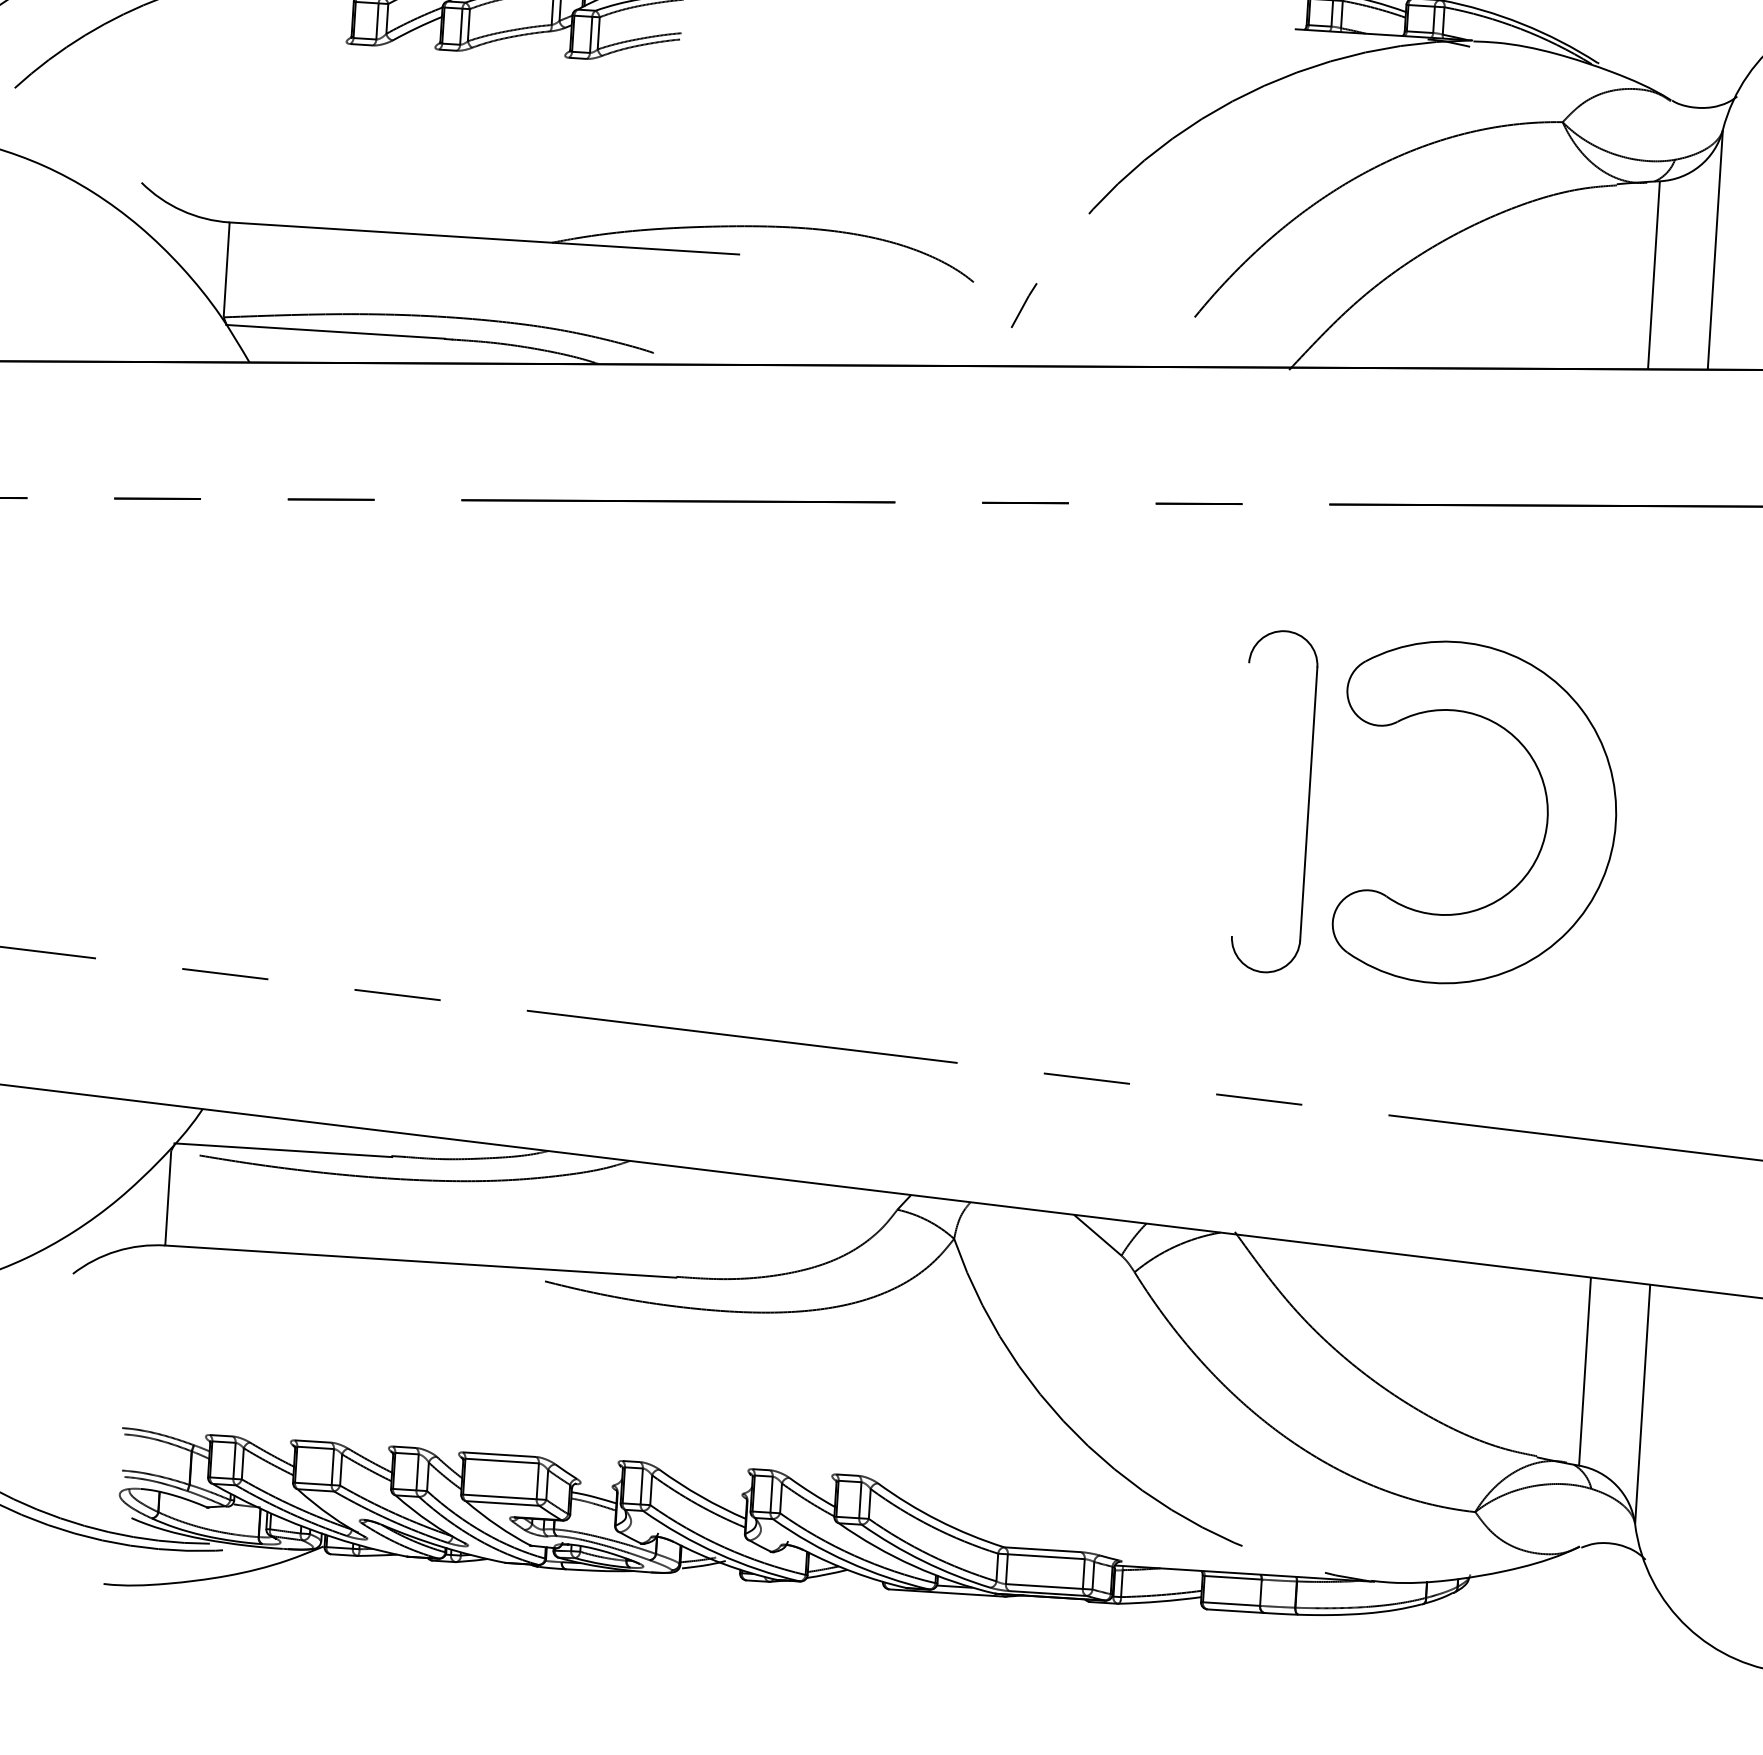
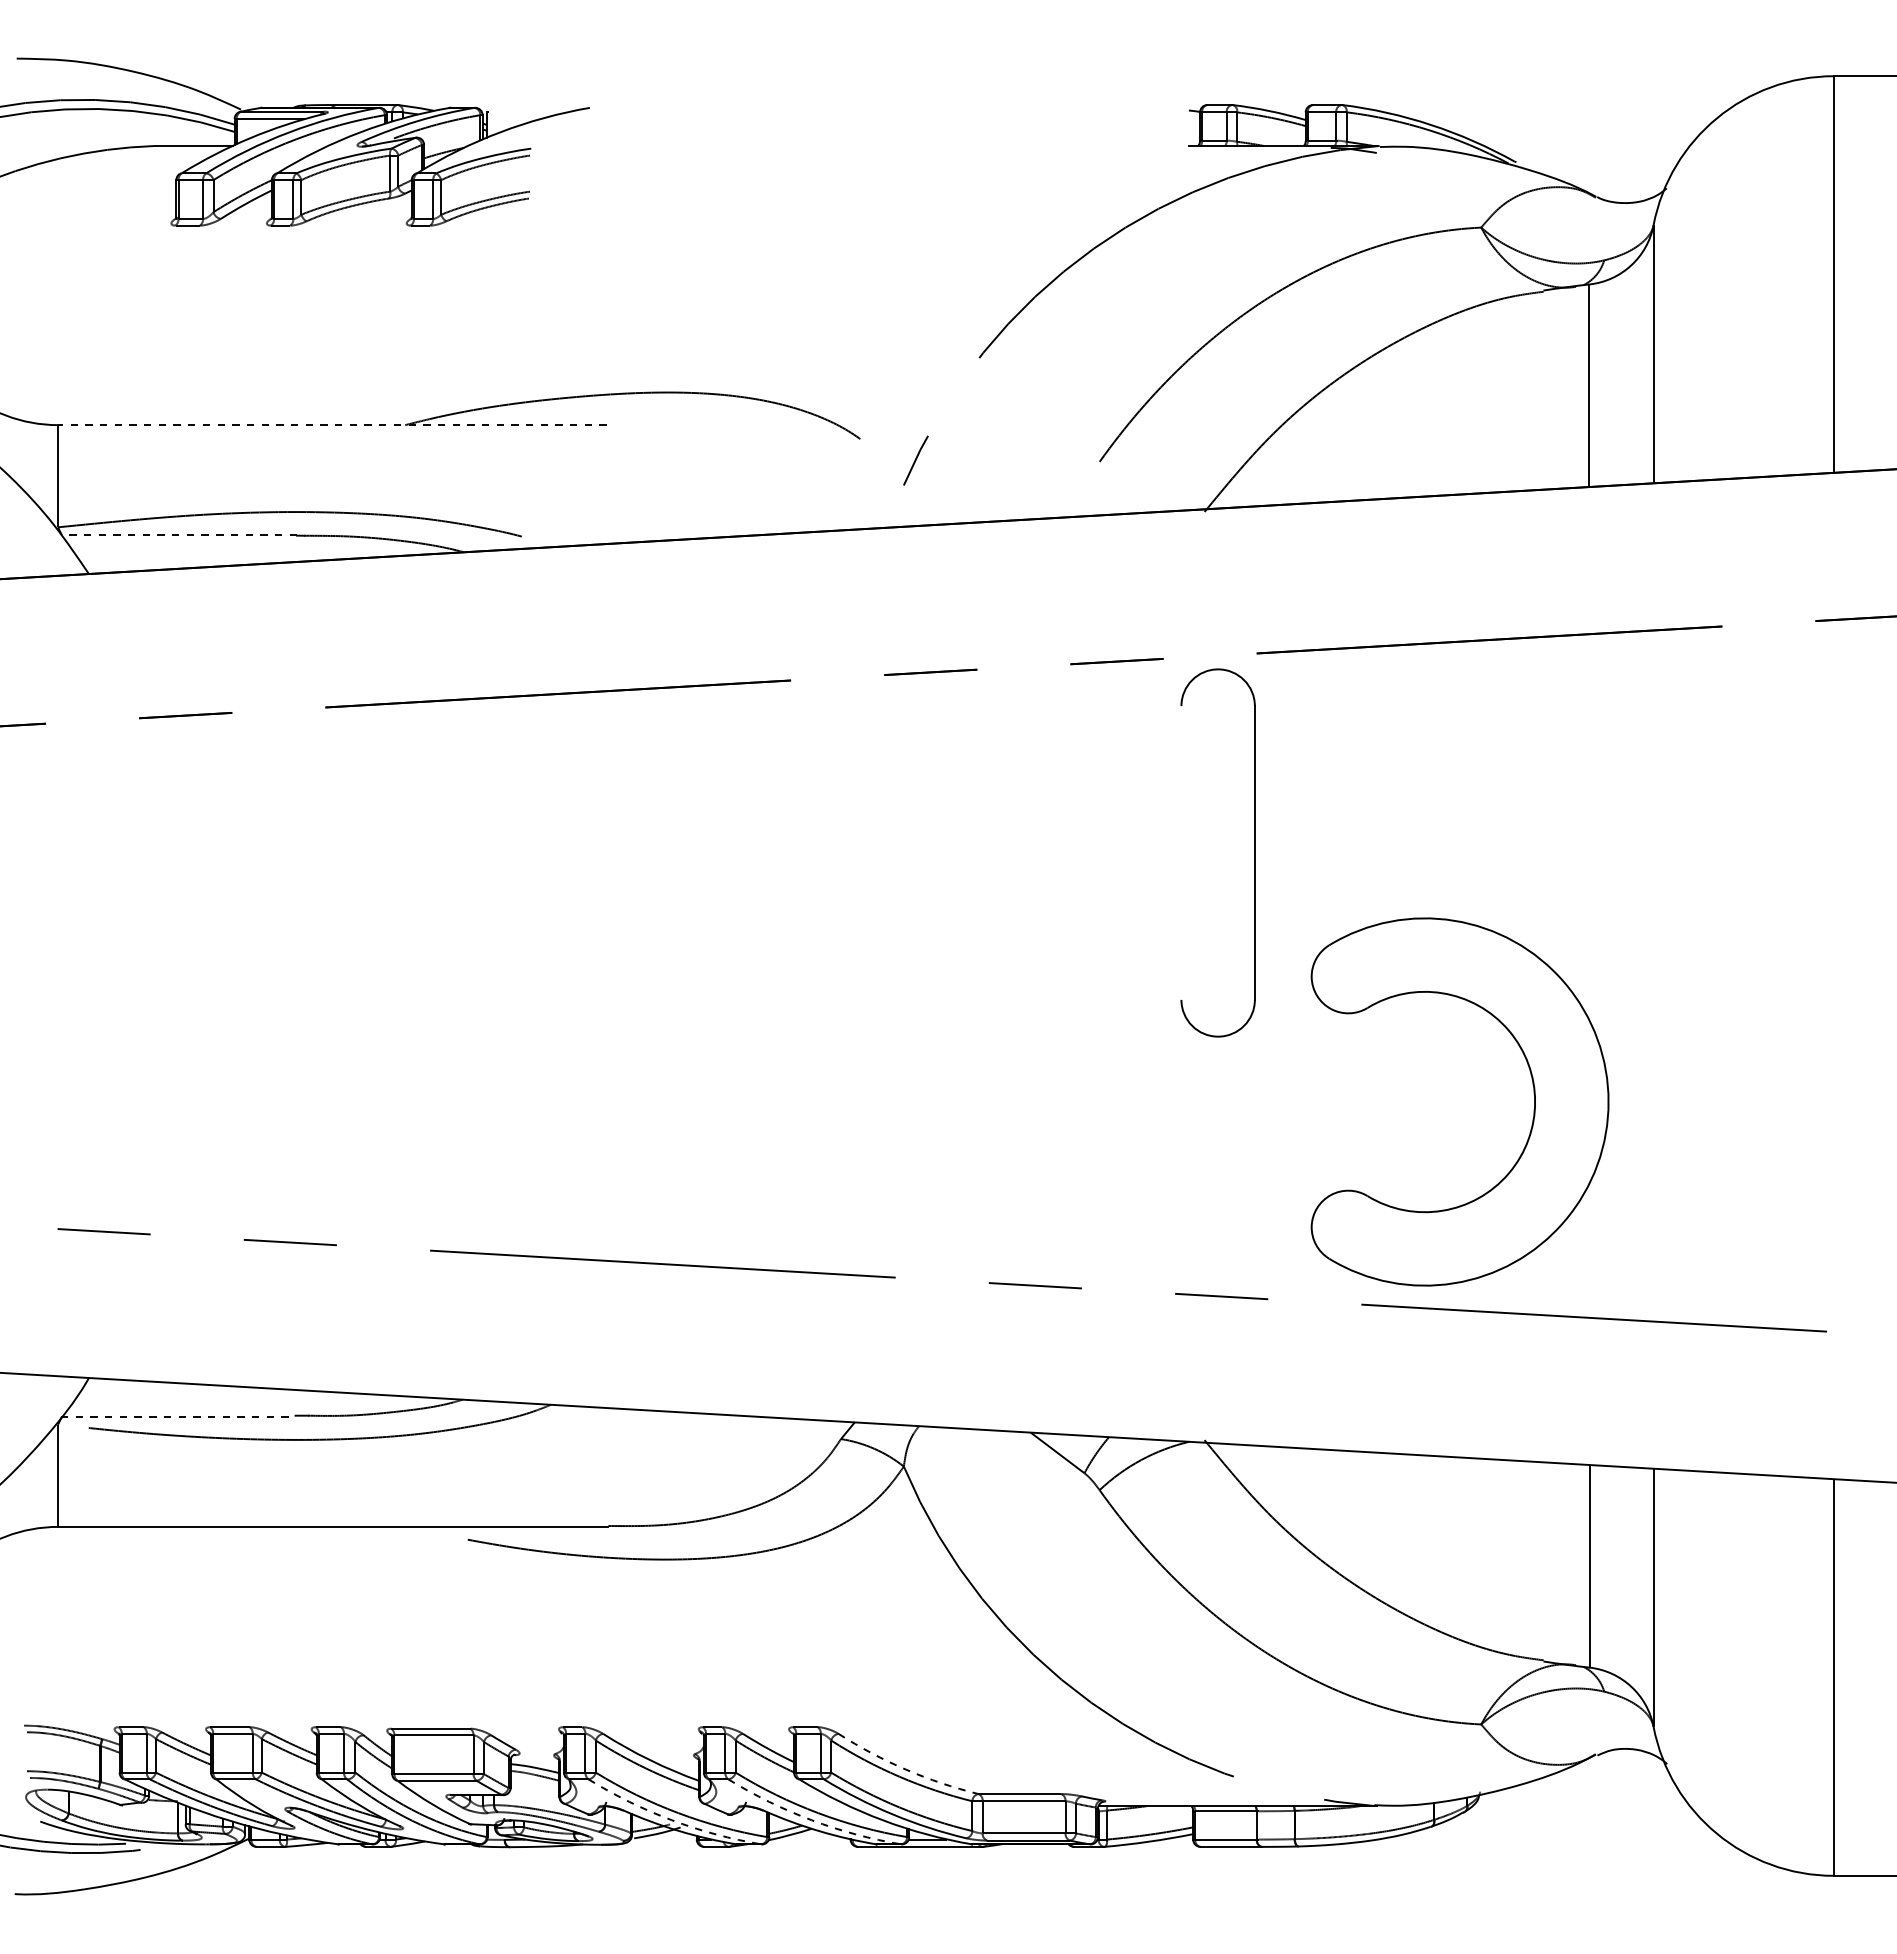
line: (483, 238) -> (331, 425), solid -> dashed
line: (335, 332) -> (179, 535), solid -> dashed
part: (1308, 803) -> (1254, 852), moved
part: (1546, 811) -> (1533, 1094), moved
line: (283, 1150) -> (178, 1416), solid -> dashed
arc: (938, 1520) -> (906, 1769), solid -> dashed
arc: (717, 1553) -> (671, 1820), solid -> dashed
arc: (847, 1562) -> (811, 1820), solid -> dashed

